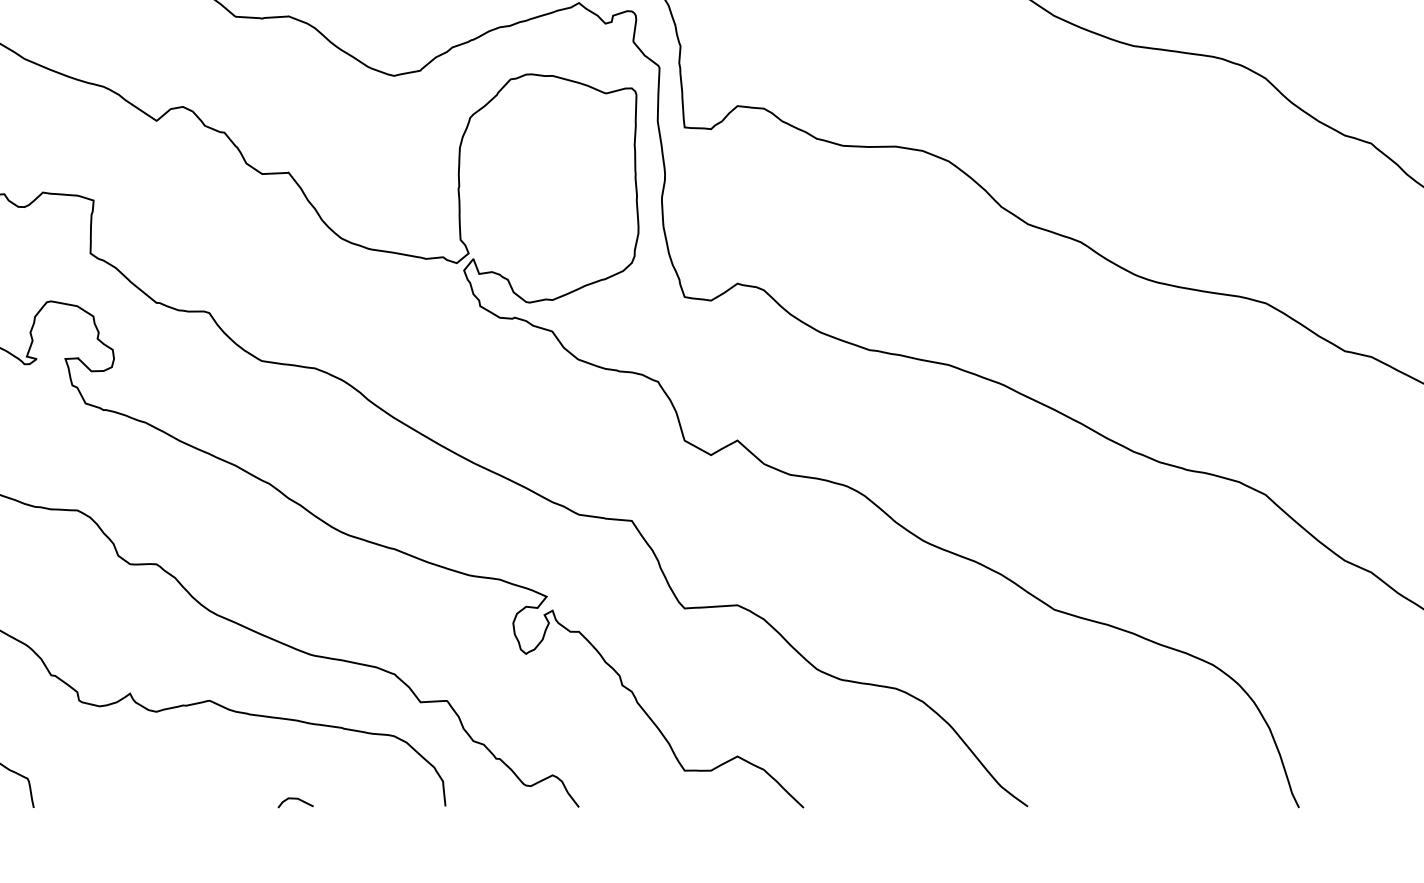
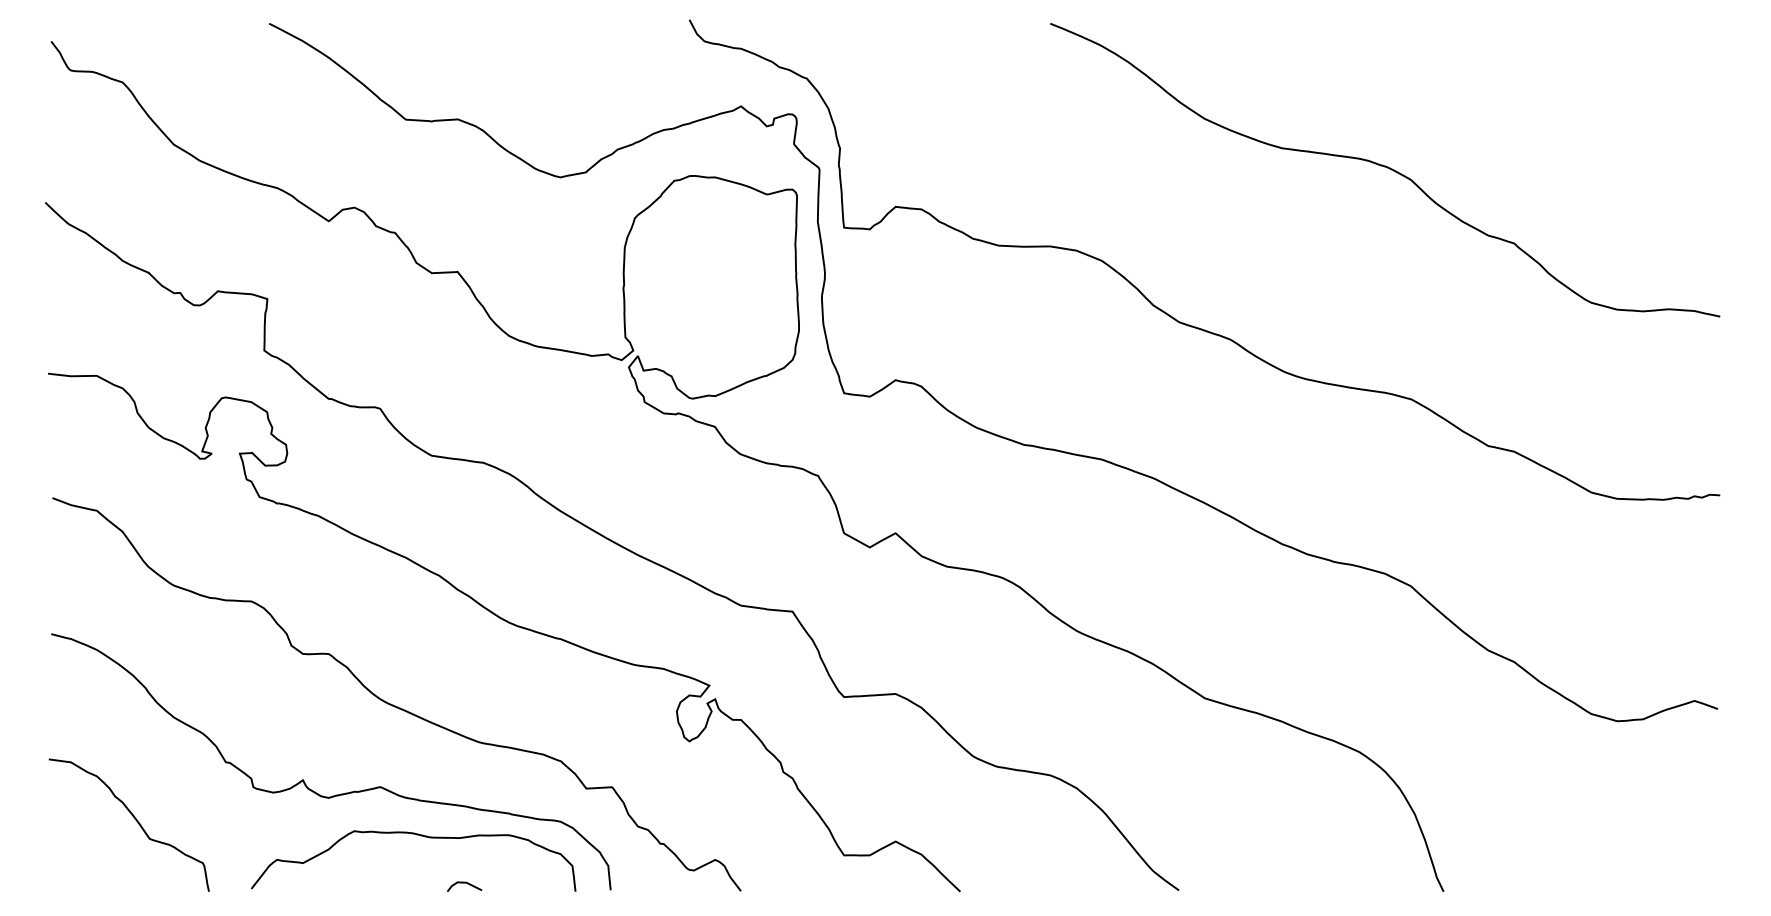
curve: (250, 751) -> (420, 836), added

